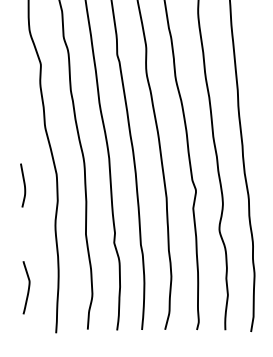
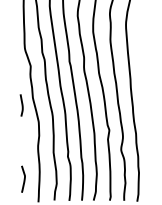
line: (22, 185) -> (21, 105), moved

